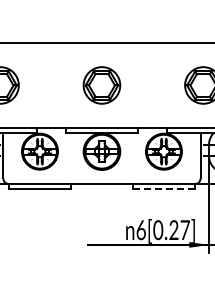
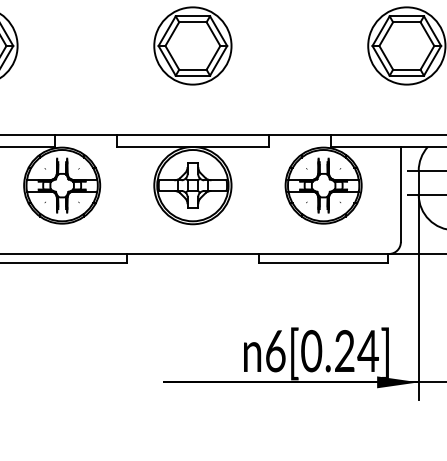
line: (163, 188) -> (322, 263), dashed -> solid
text: (184, 229) -> (366, 349), 6[0.27] -> 6[0.24]

